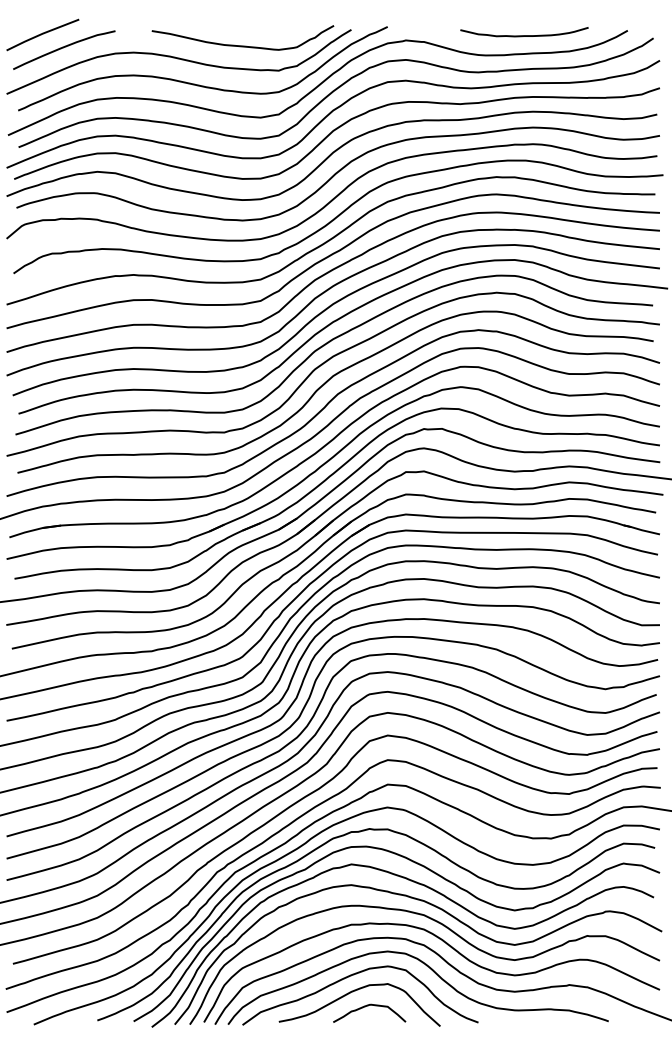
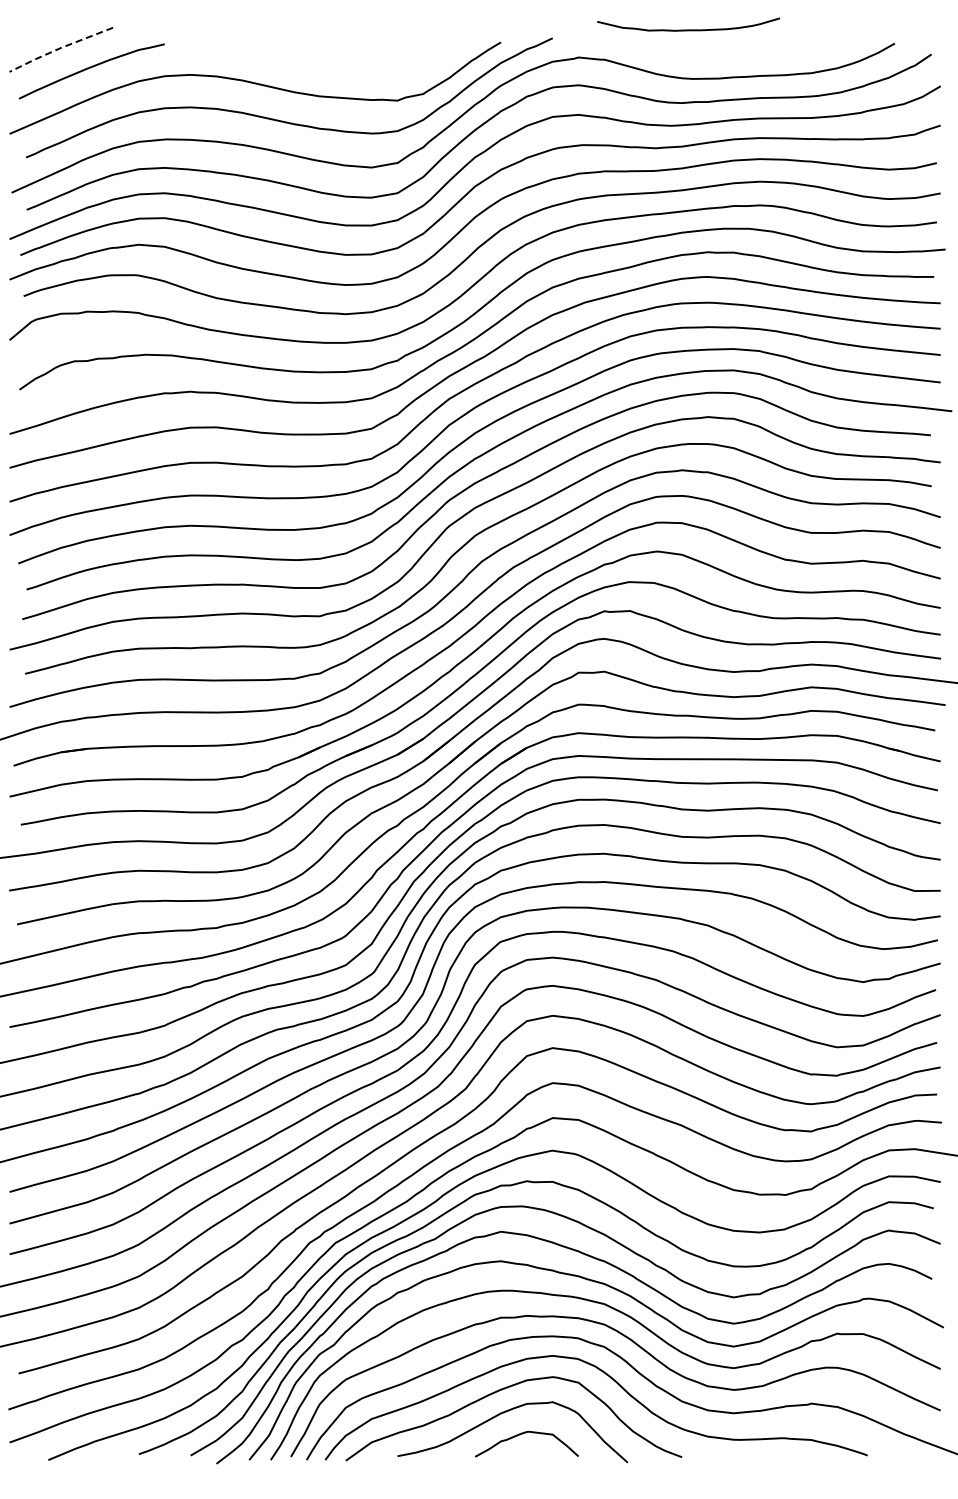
line: (42, 34) -> (60, 48), solid -> dashed
curve: (524, 35) -> (688, 29), moved
curve: (240, 45) -> (342, 64), removed

